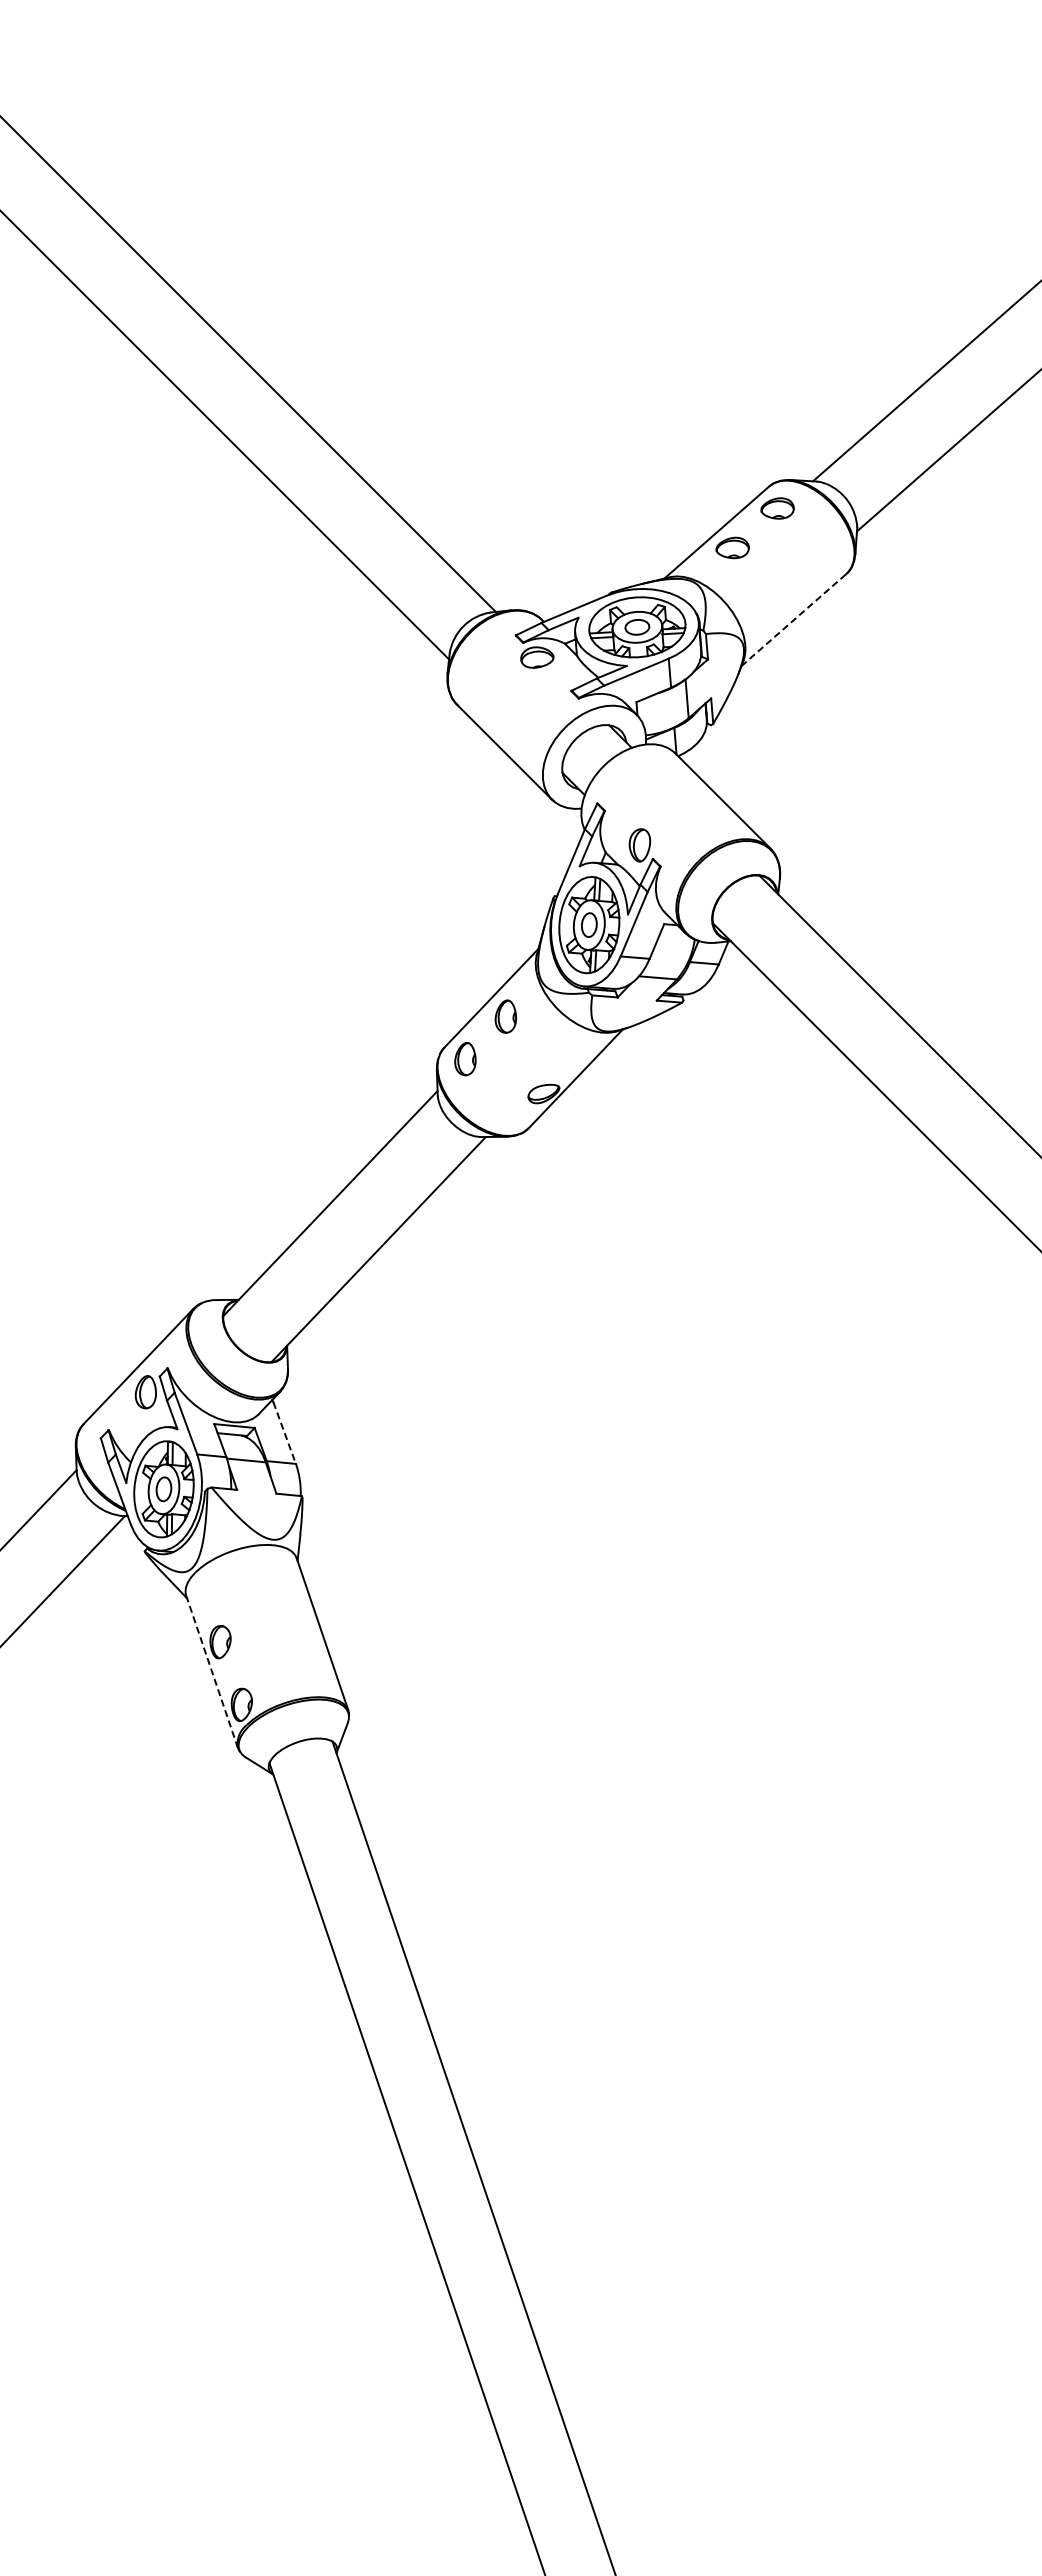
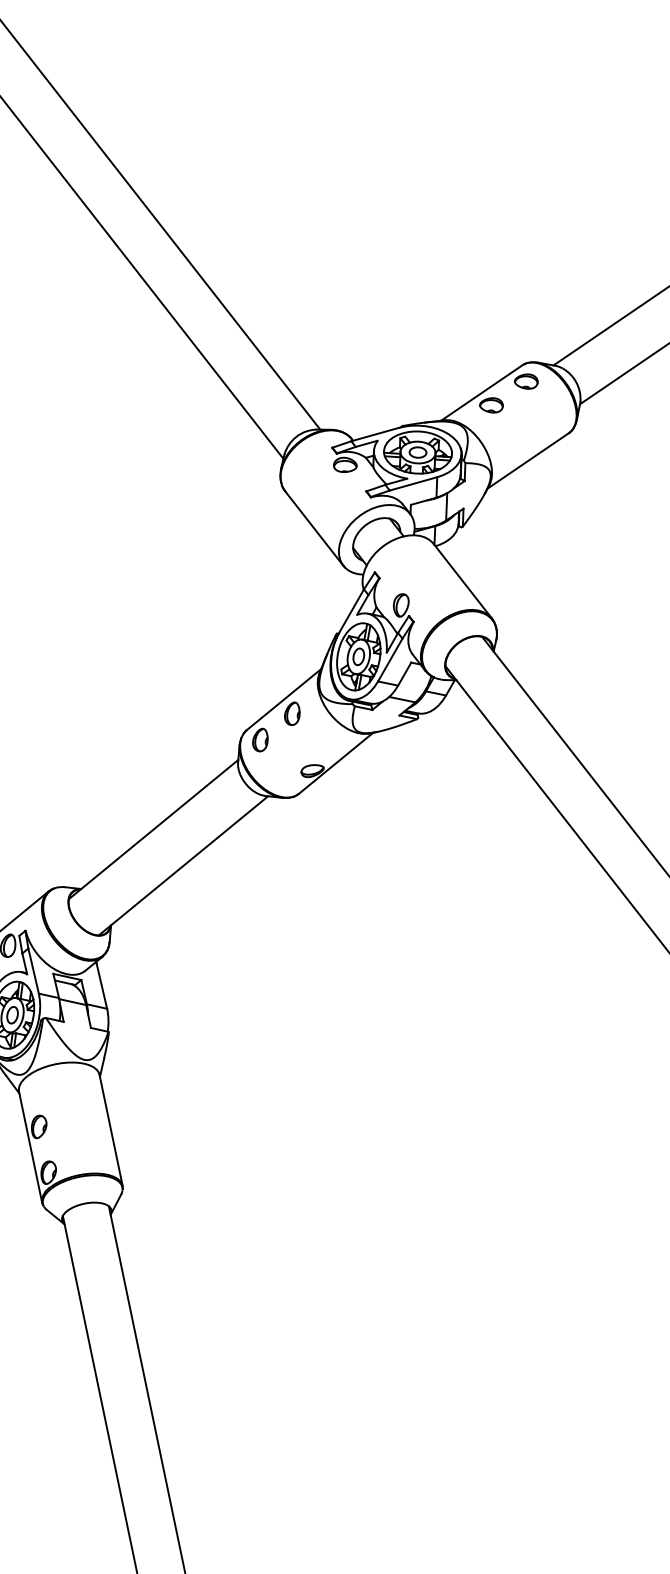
line: (793, 620) -> (527, 461), dashed -> solid
line: (284, 1433) -> (101, 986), dashed -> solid
line: (212, 1672) -> (30, 1147), dashed -> solid

